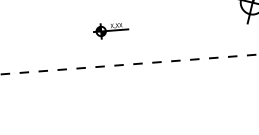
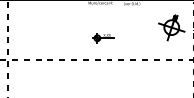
part: (110, 31) -> (103, 38), moved

